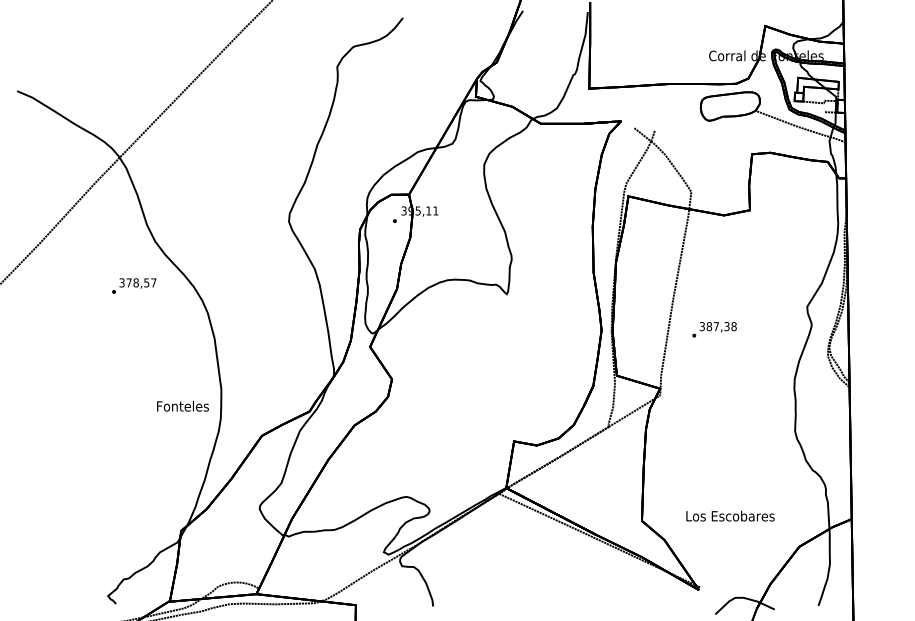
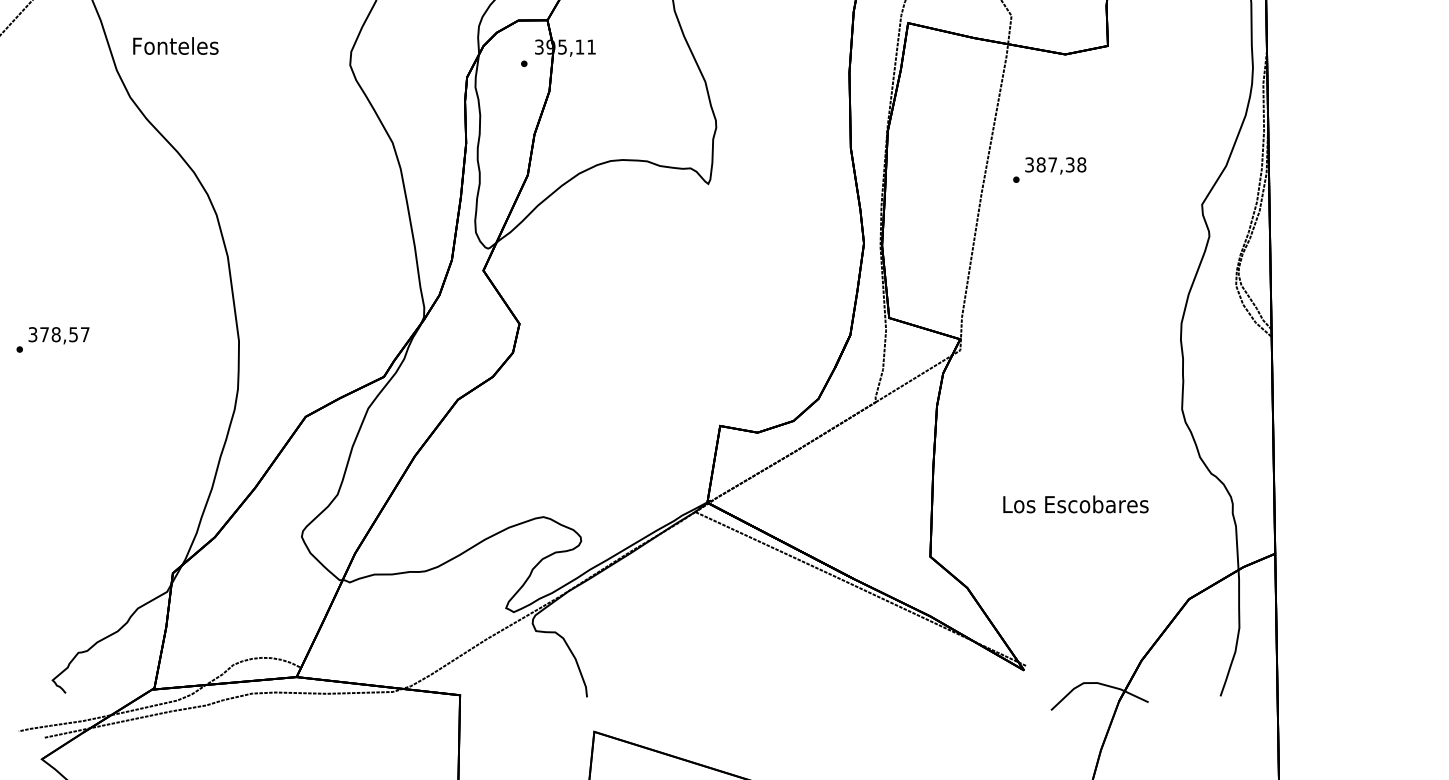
text: (134, 285) -> (53, 338), moved
text: (714, 329) -> (1049, 169), moved
text: (182, 405) -> (175, 44), moved
text: (730, 515) -> (1075, 503), moved

